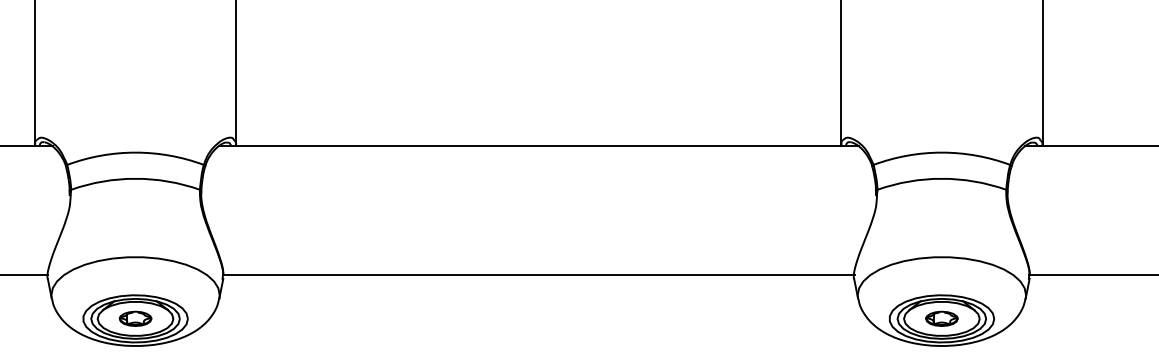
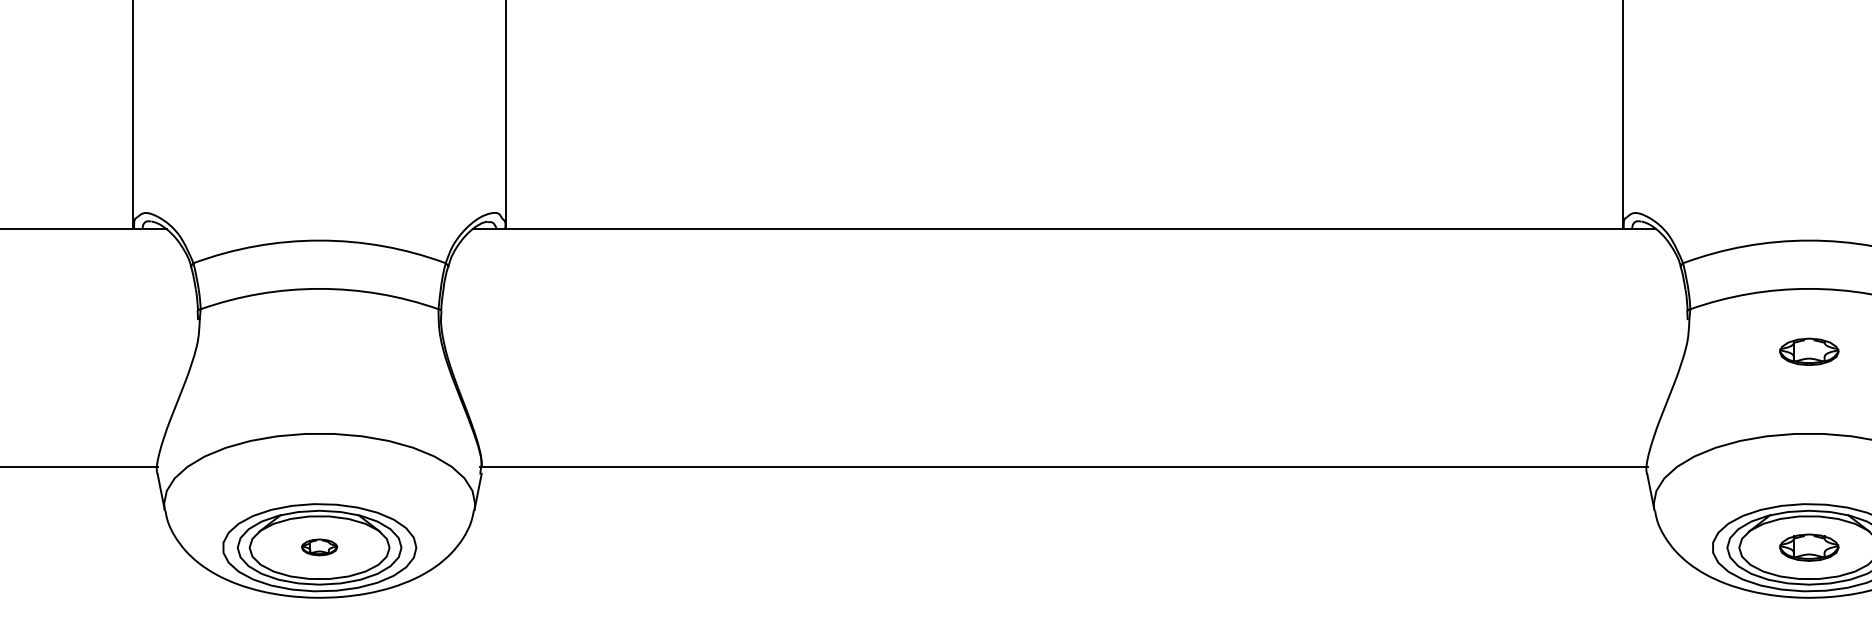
part: (941, 212) -> (1808, 351), added
part: (135, 318) -> (319, 547), size x0.6

